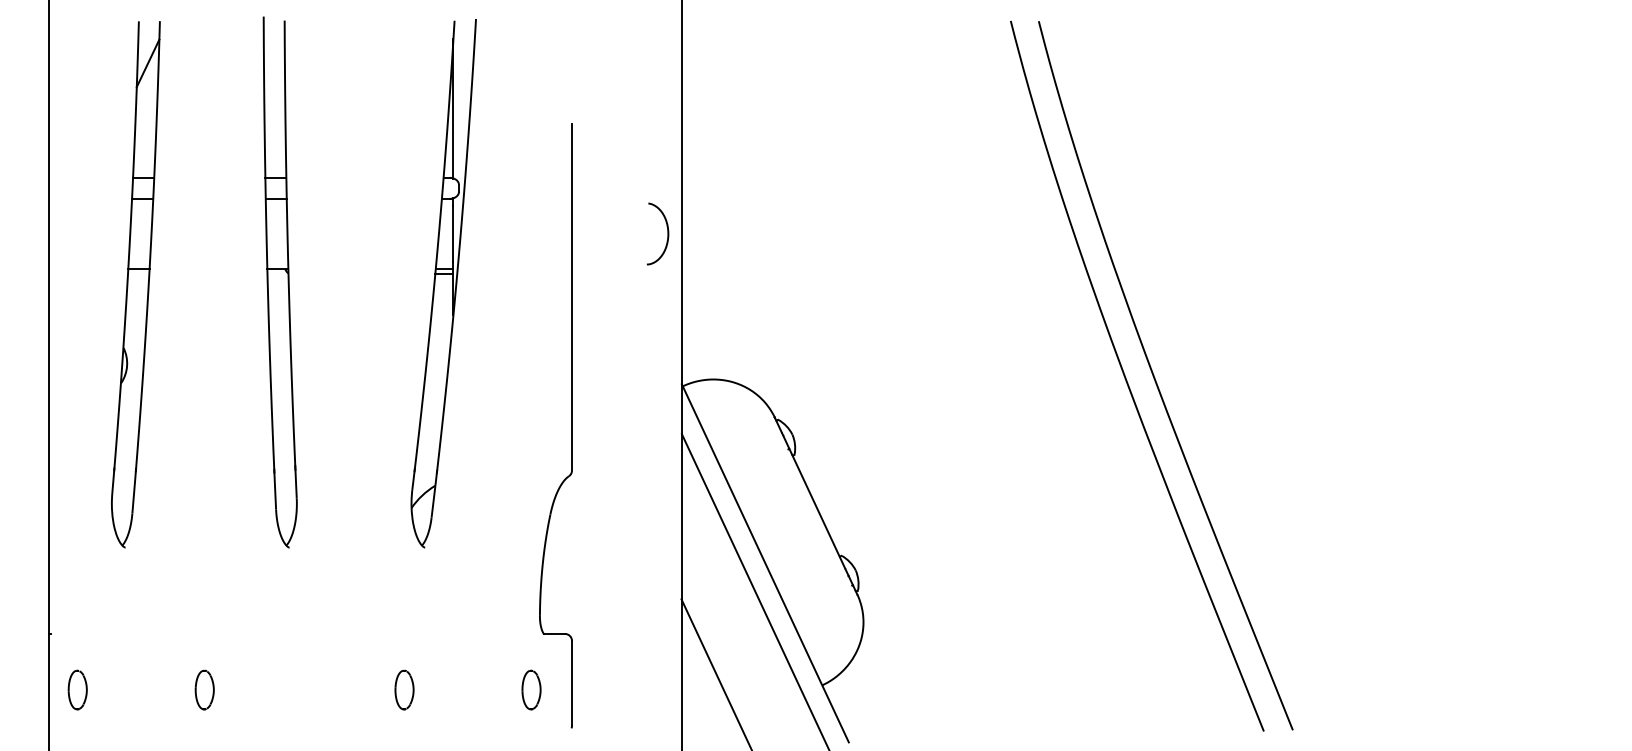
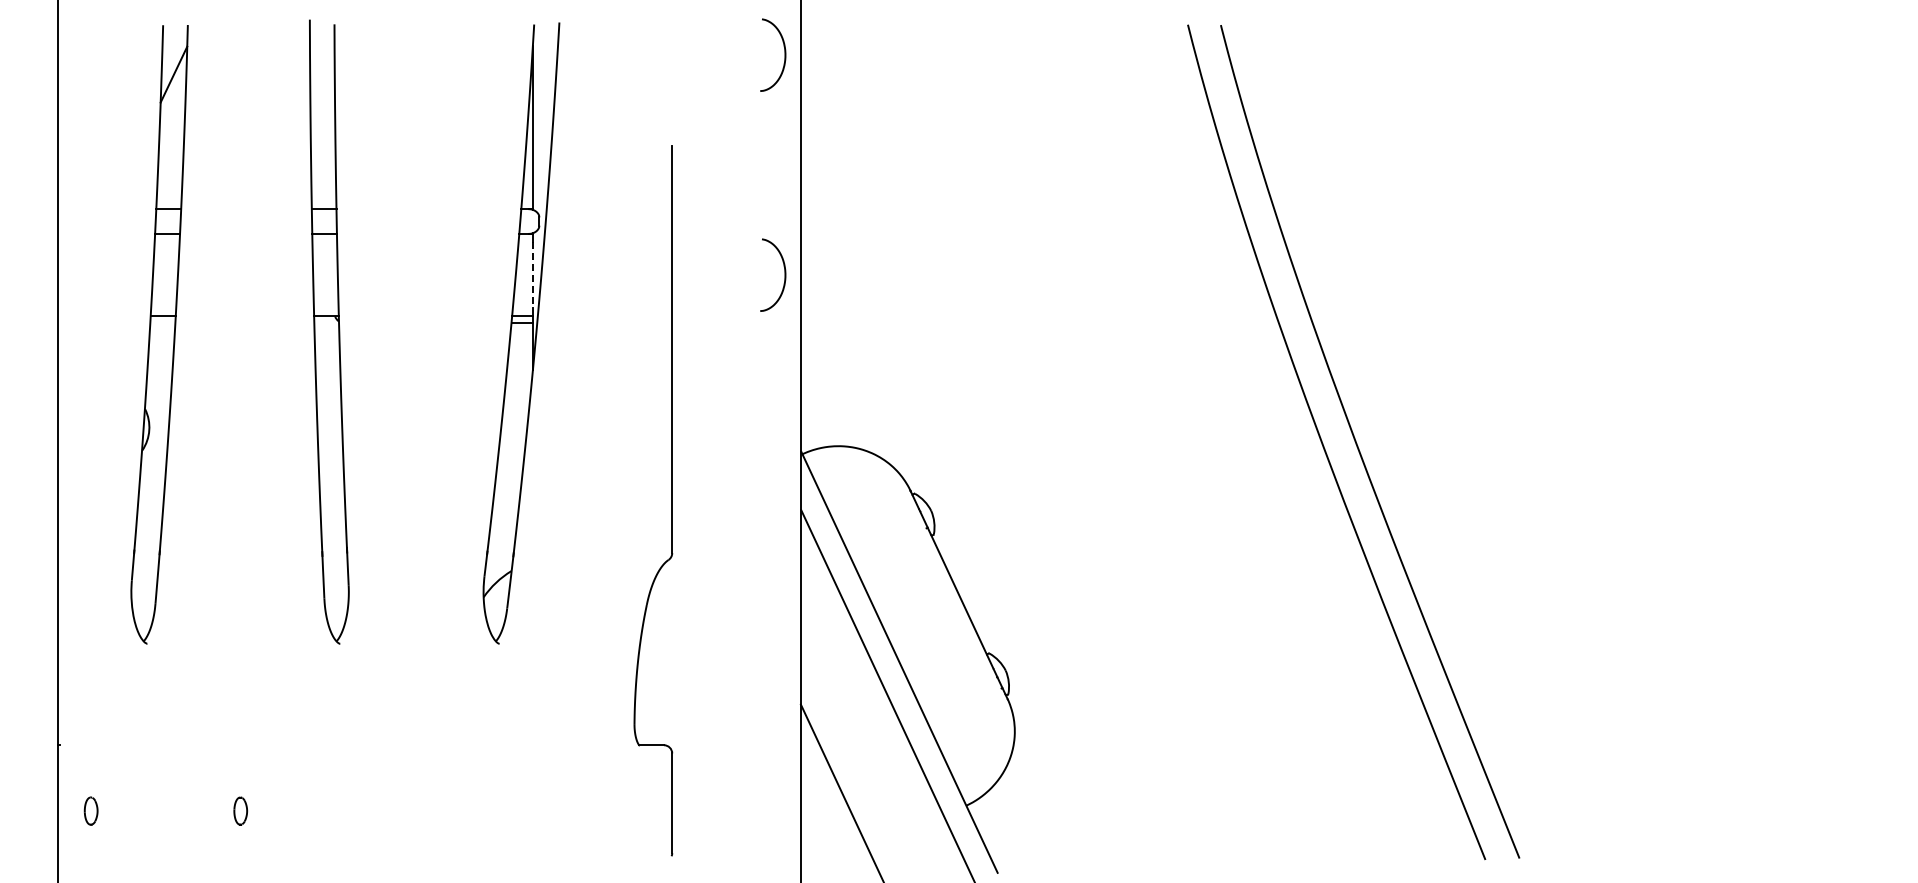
curve: (667, 46) -> (784, 54), added
line: (453, 234) -> (532, 275), solid -> dashed
part: (77, 689) -> (90, 810), size x0.6
part: (204, 689) -> (240, 810), size x0.6
part: (403, 689) -> (474, 810), removed
part: (531, 689) -> (624, 810), removed

